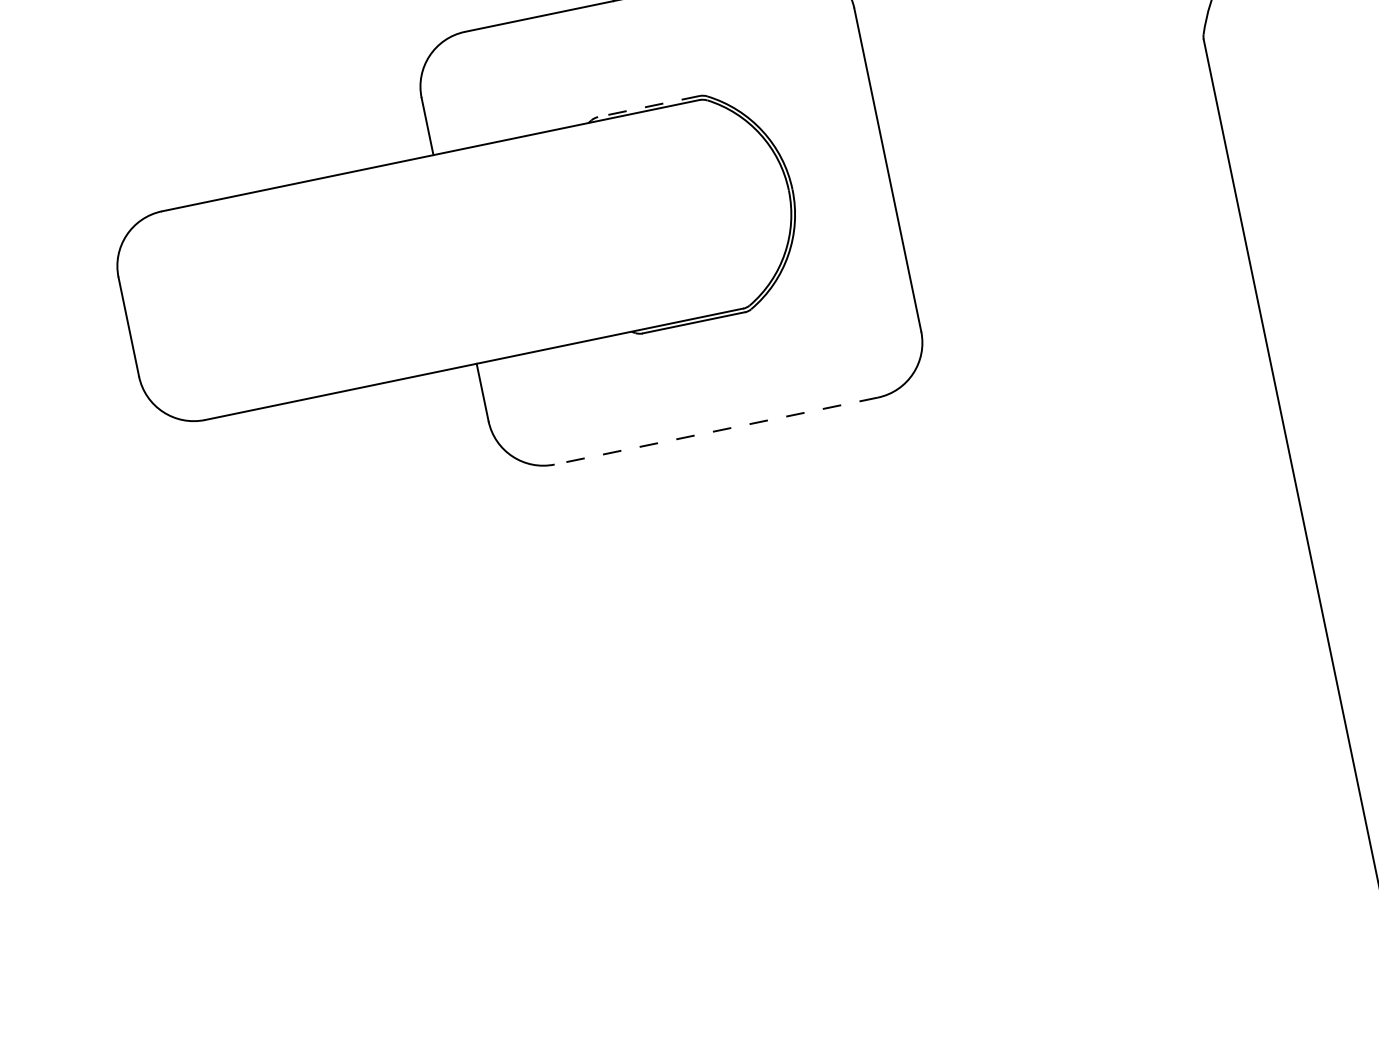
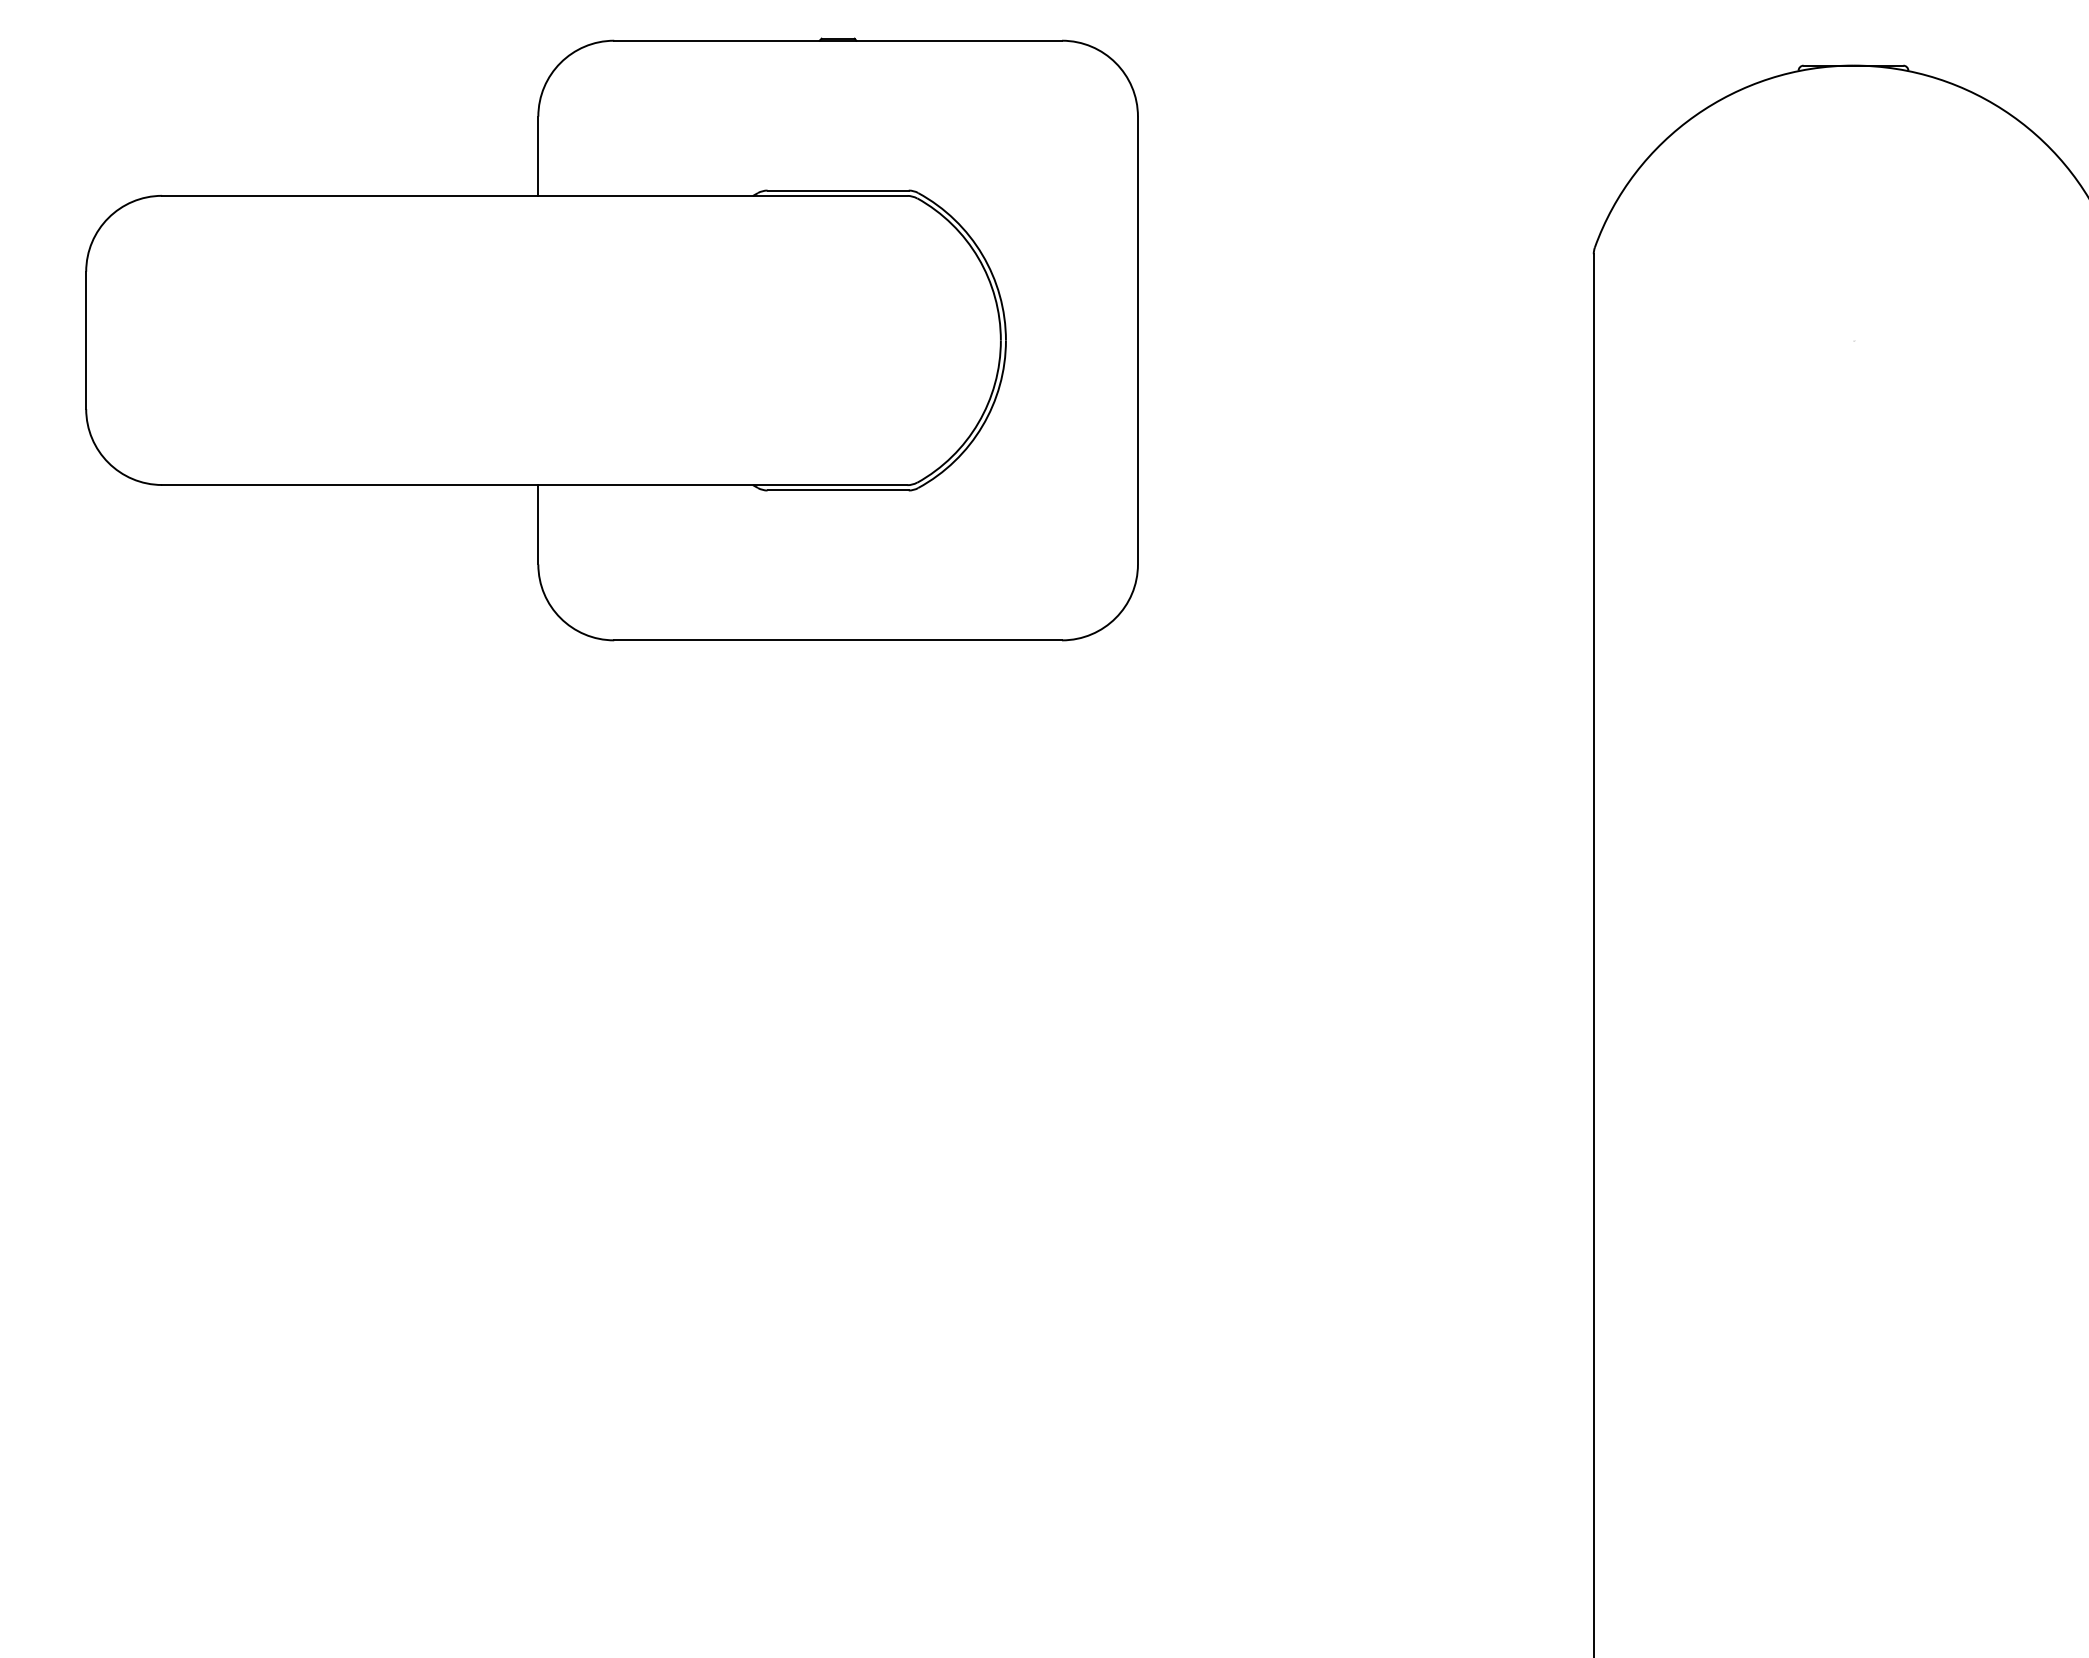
line: (649, 106) -> (838, 190), dashed -> solid
line: (716, 431) -> (838, 640), dashed -> solid

